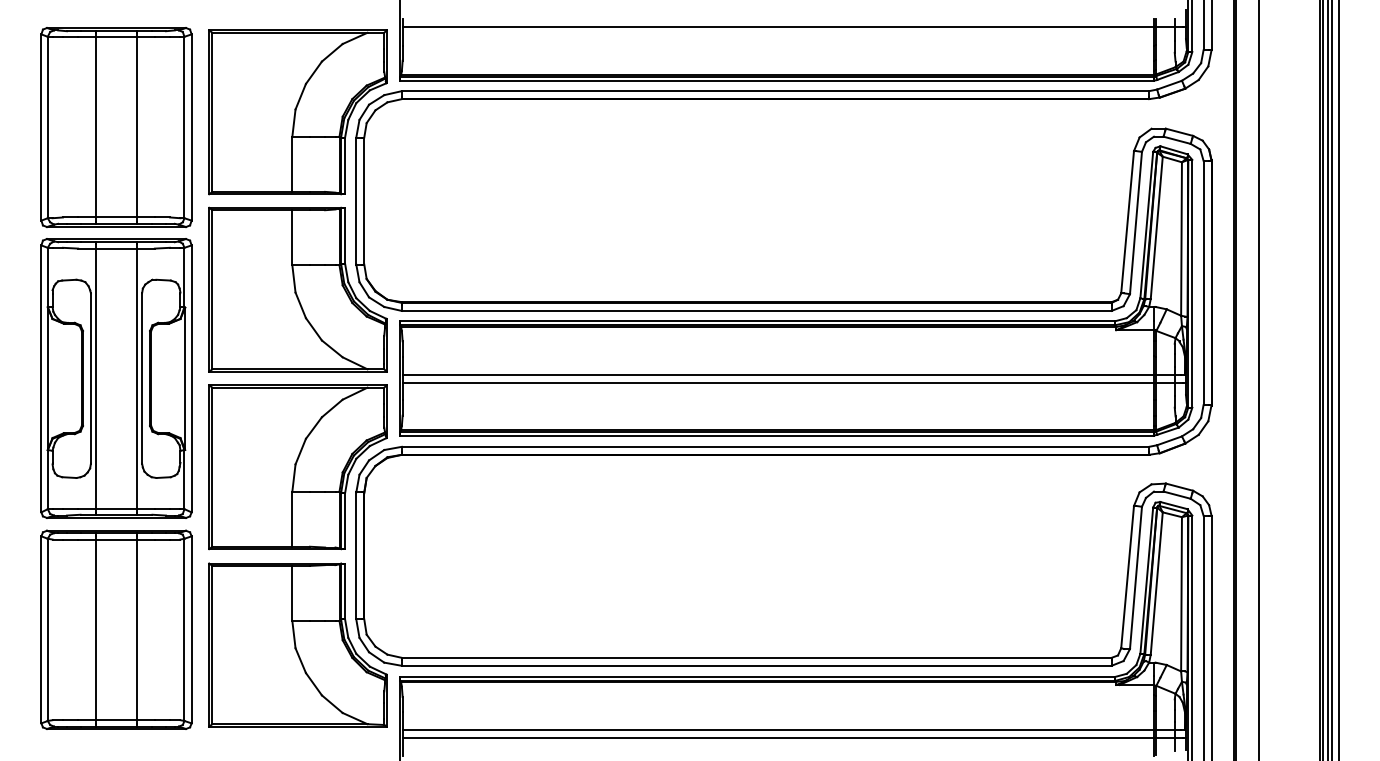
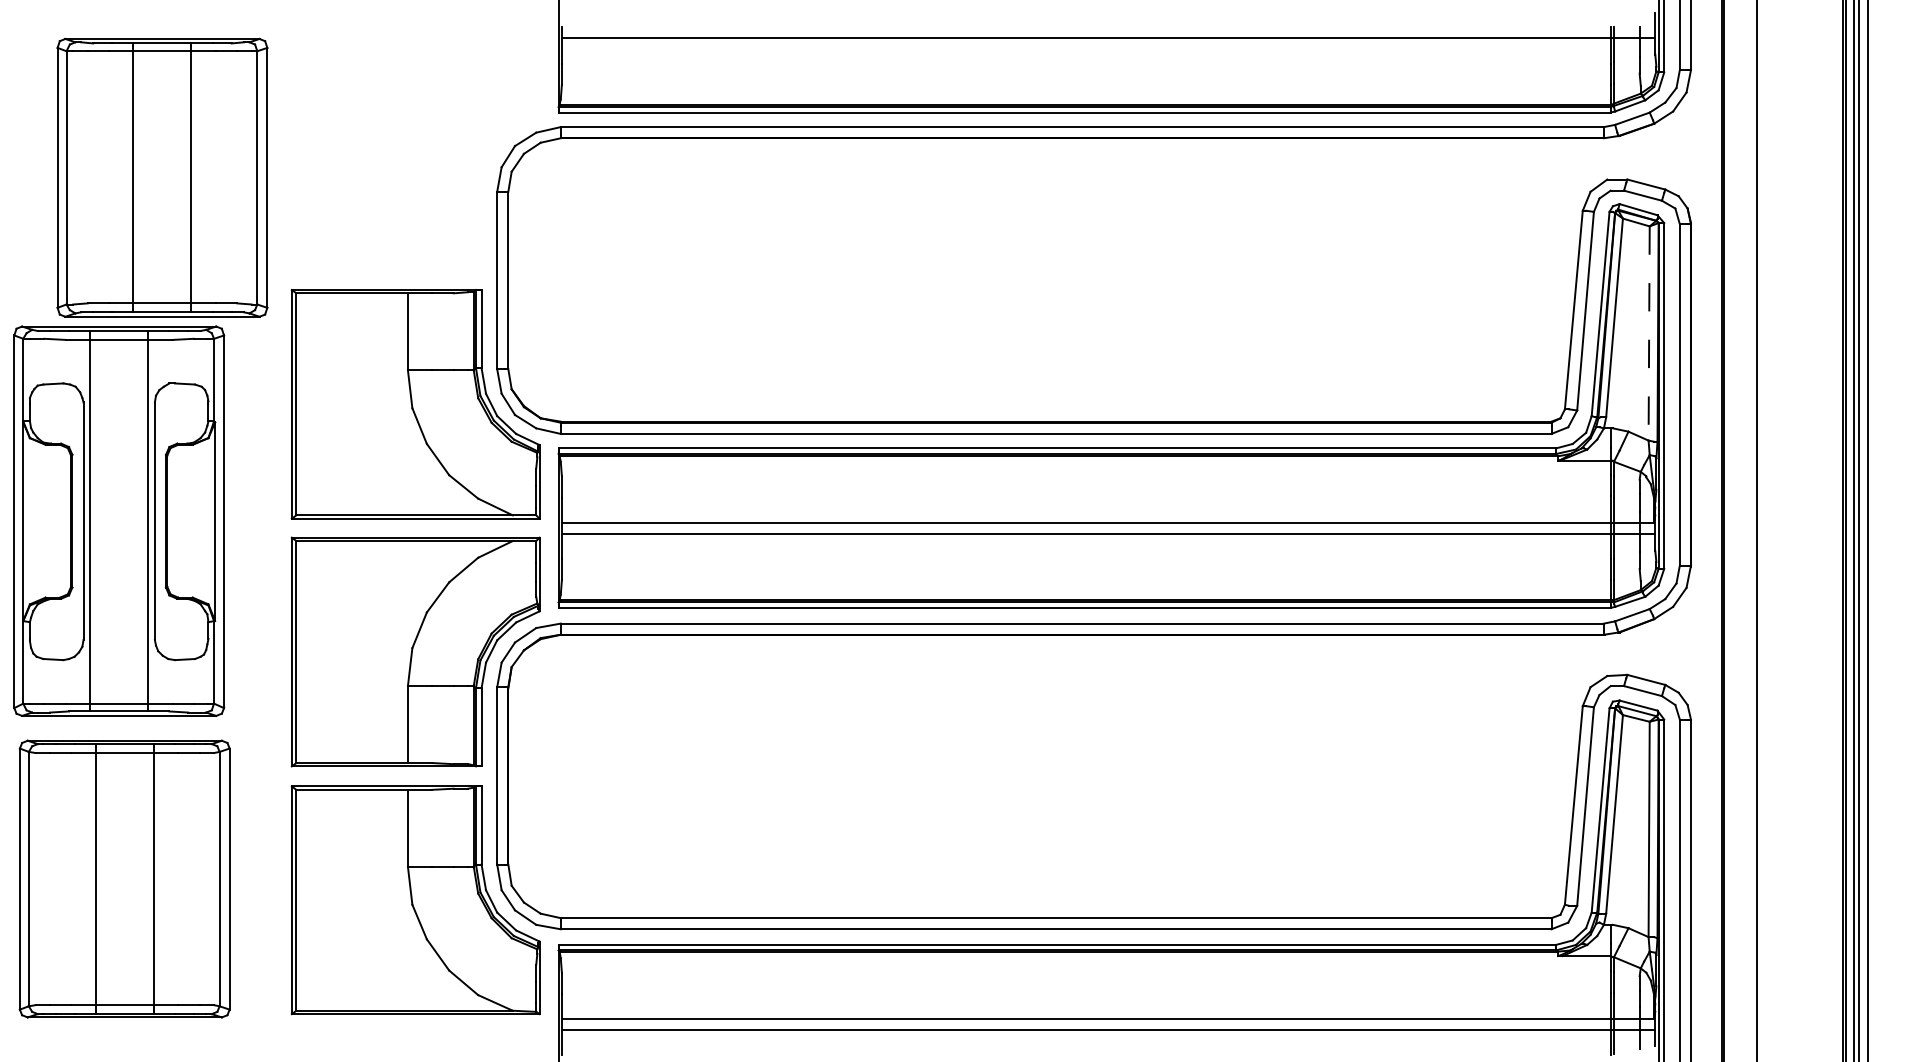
part: (297, 112) -> (415, 156), removed
line: (1181, 239) -> (1649, 334), solid -> dashed
part: (116, 378) -> (119, 521), moved
part: (116, 629) -> (124, 878), moved

